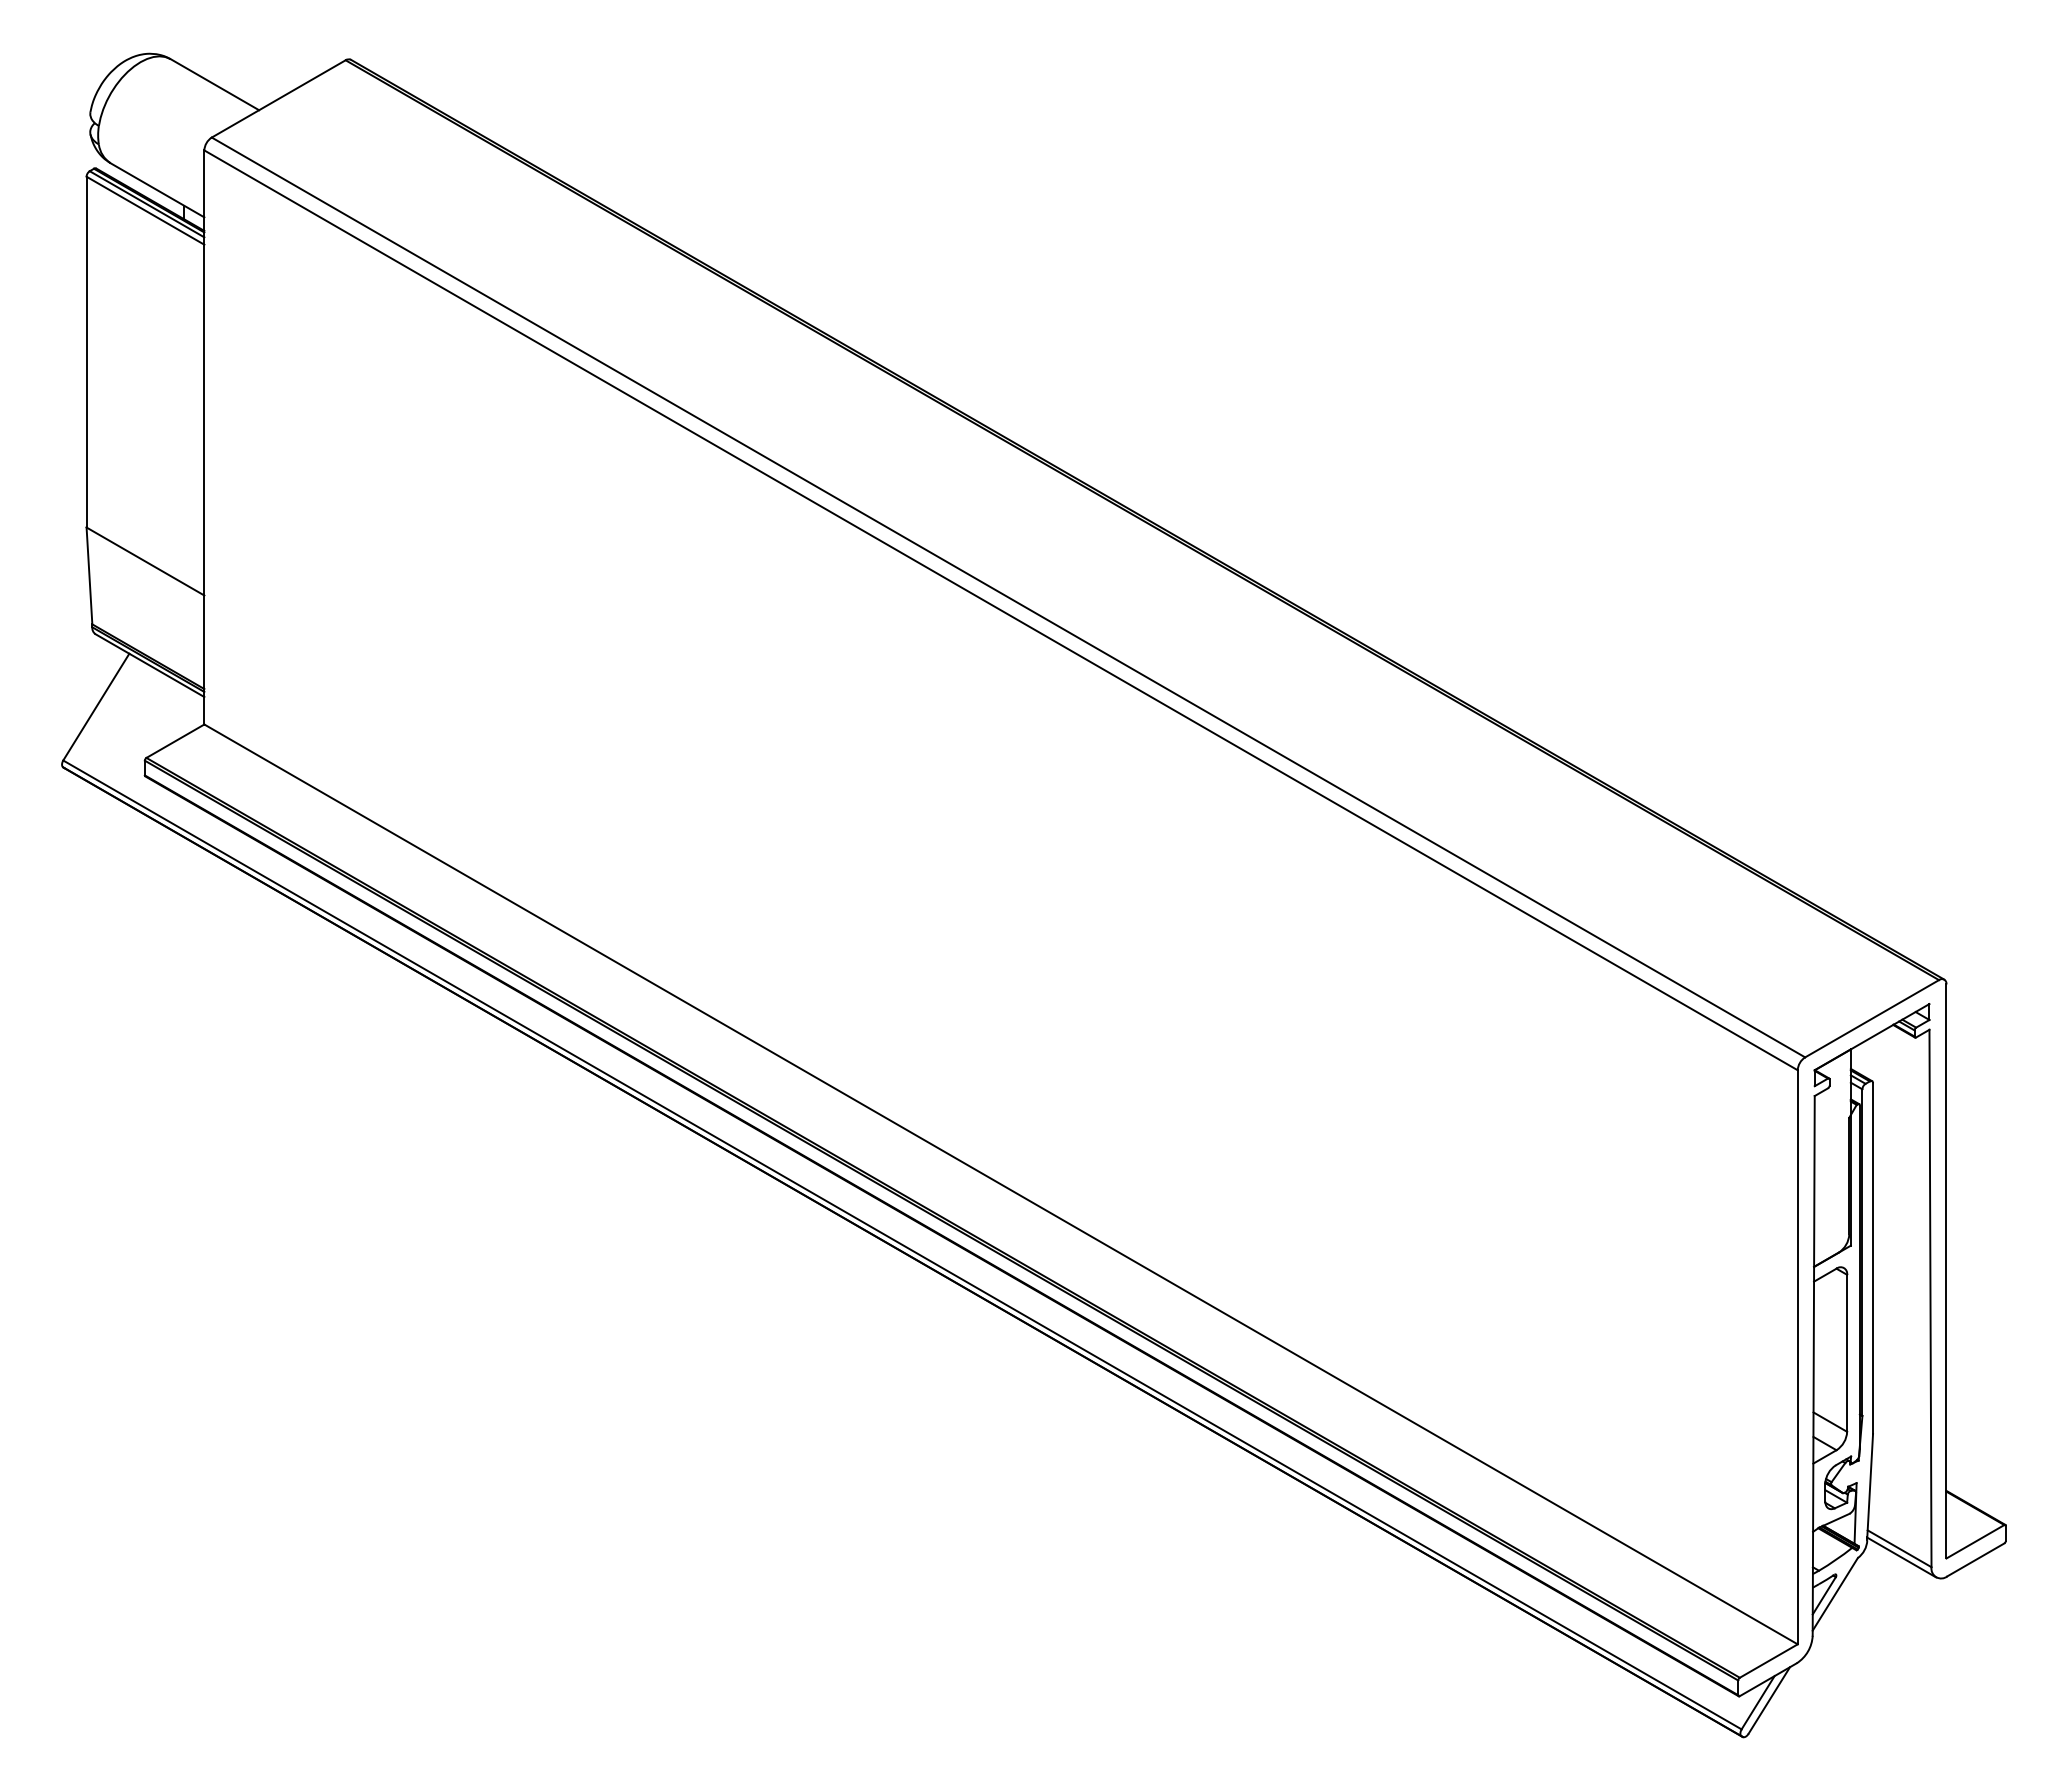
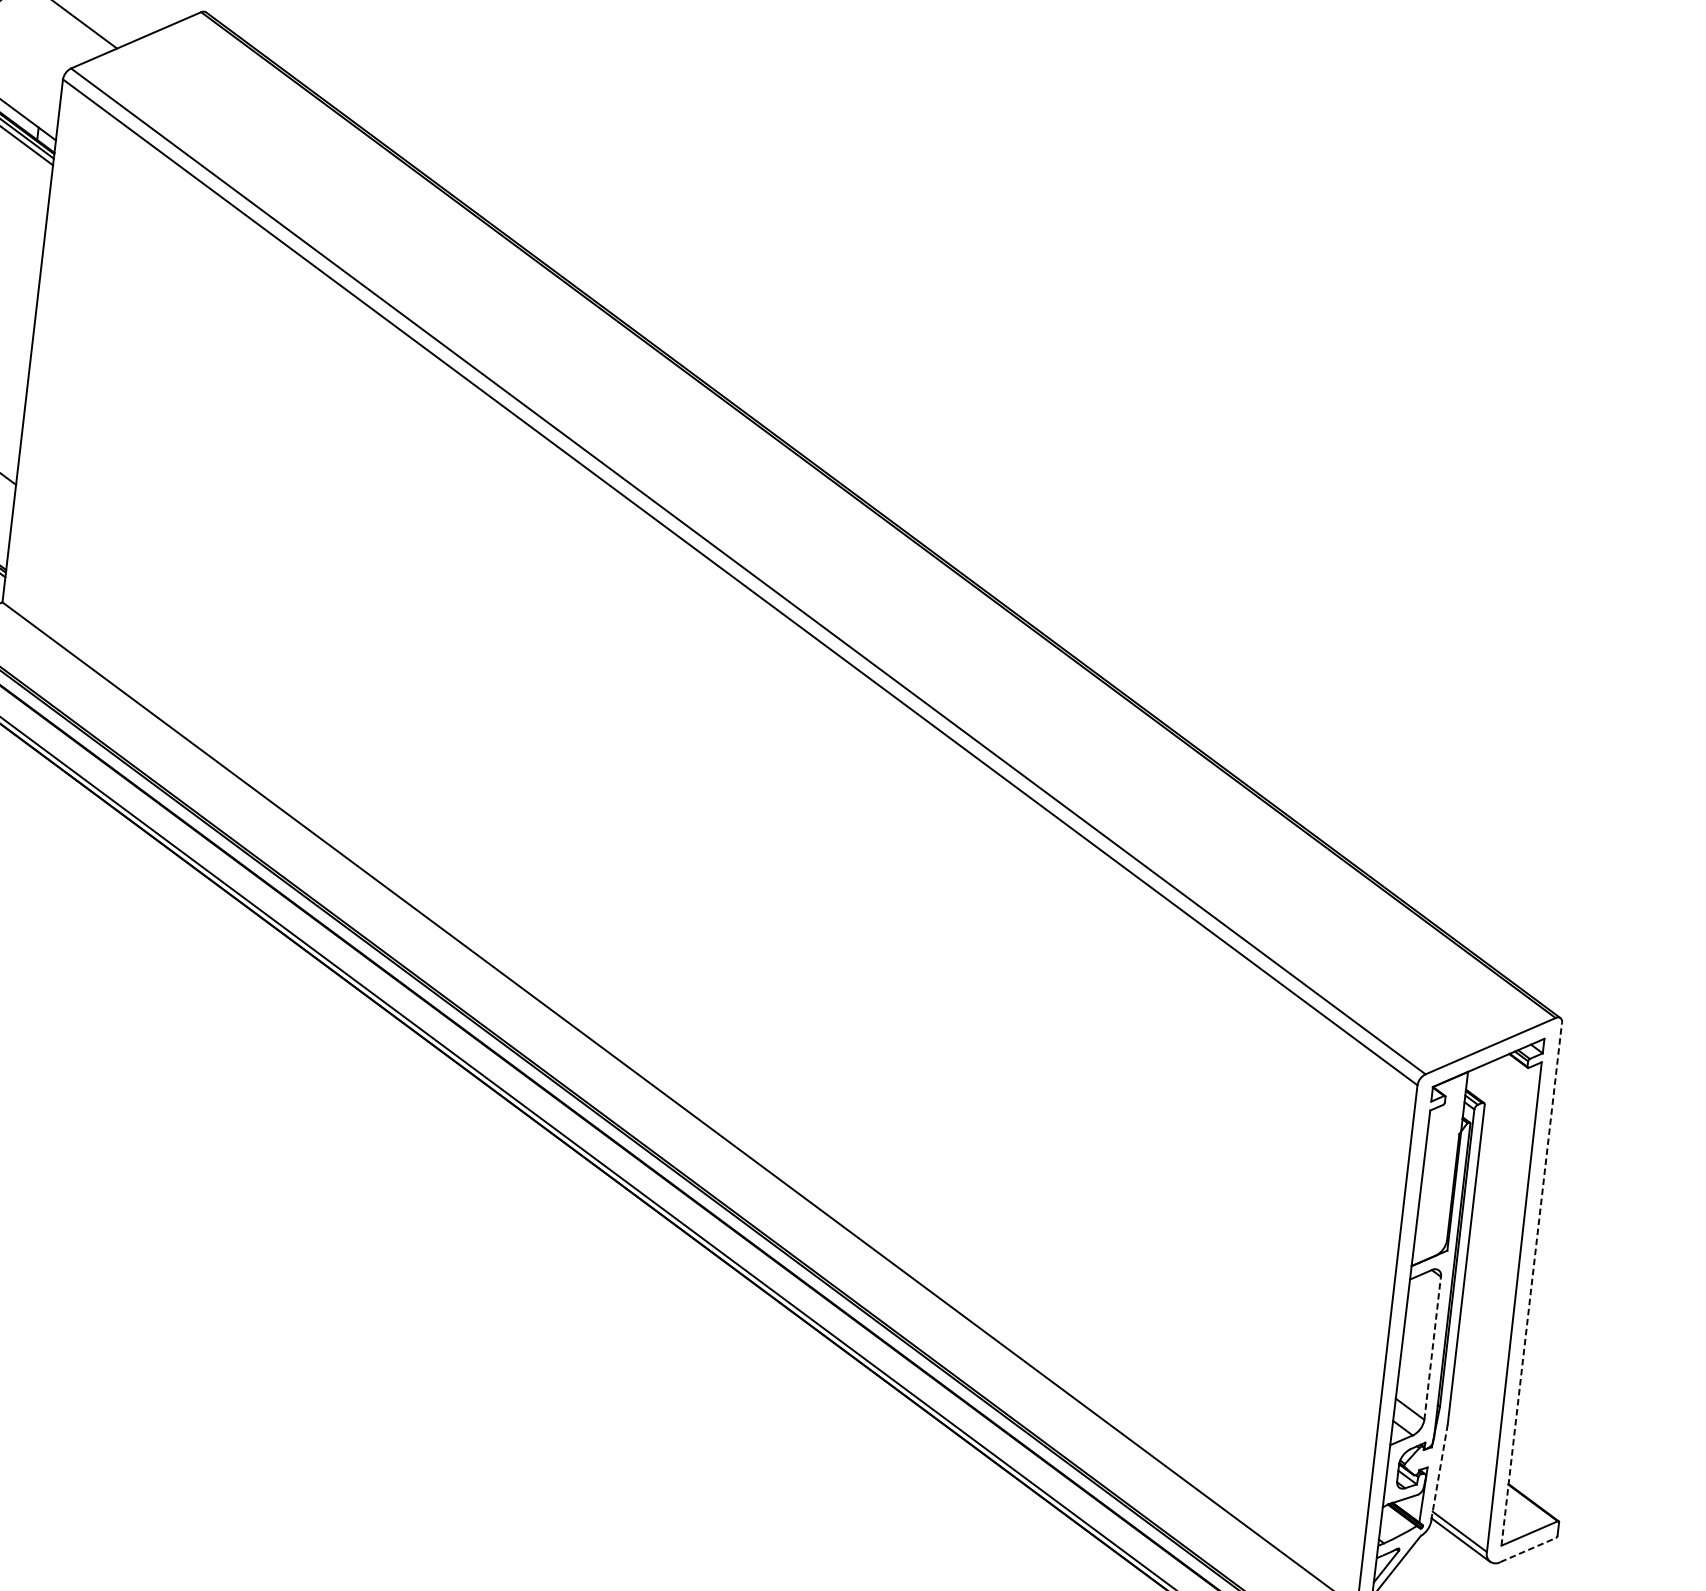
line: (1946, 1270) -> (1531, 1283), solid -> dashed
line: (1847, 1352) -> (1433, 1347), solid -> dashed
line: (1870, 1485) -> (1440, 1471), solid -> dashed
line: (1975, 1559) -> (1527, 1549), solid -> dashed

